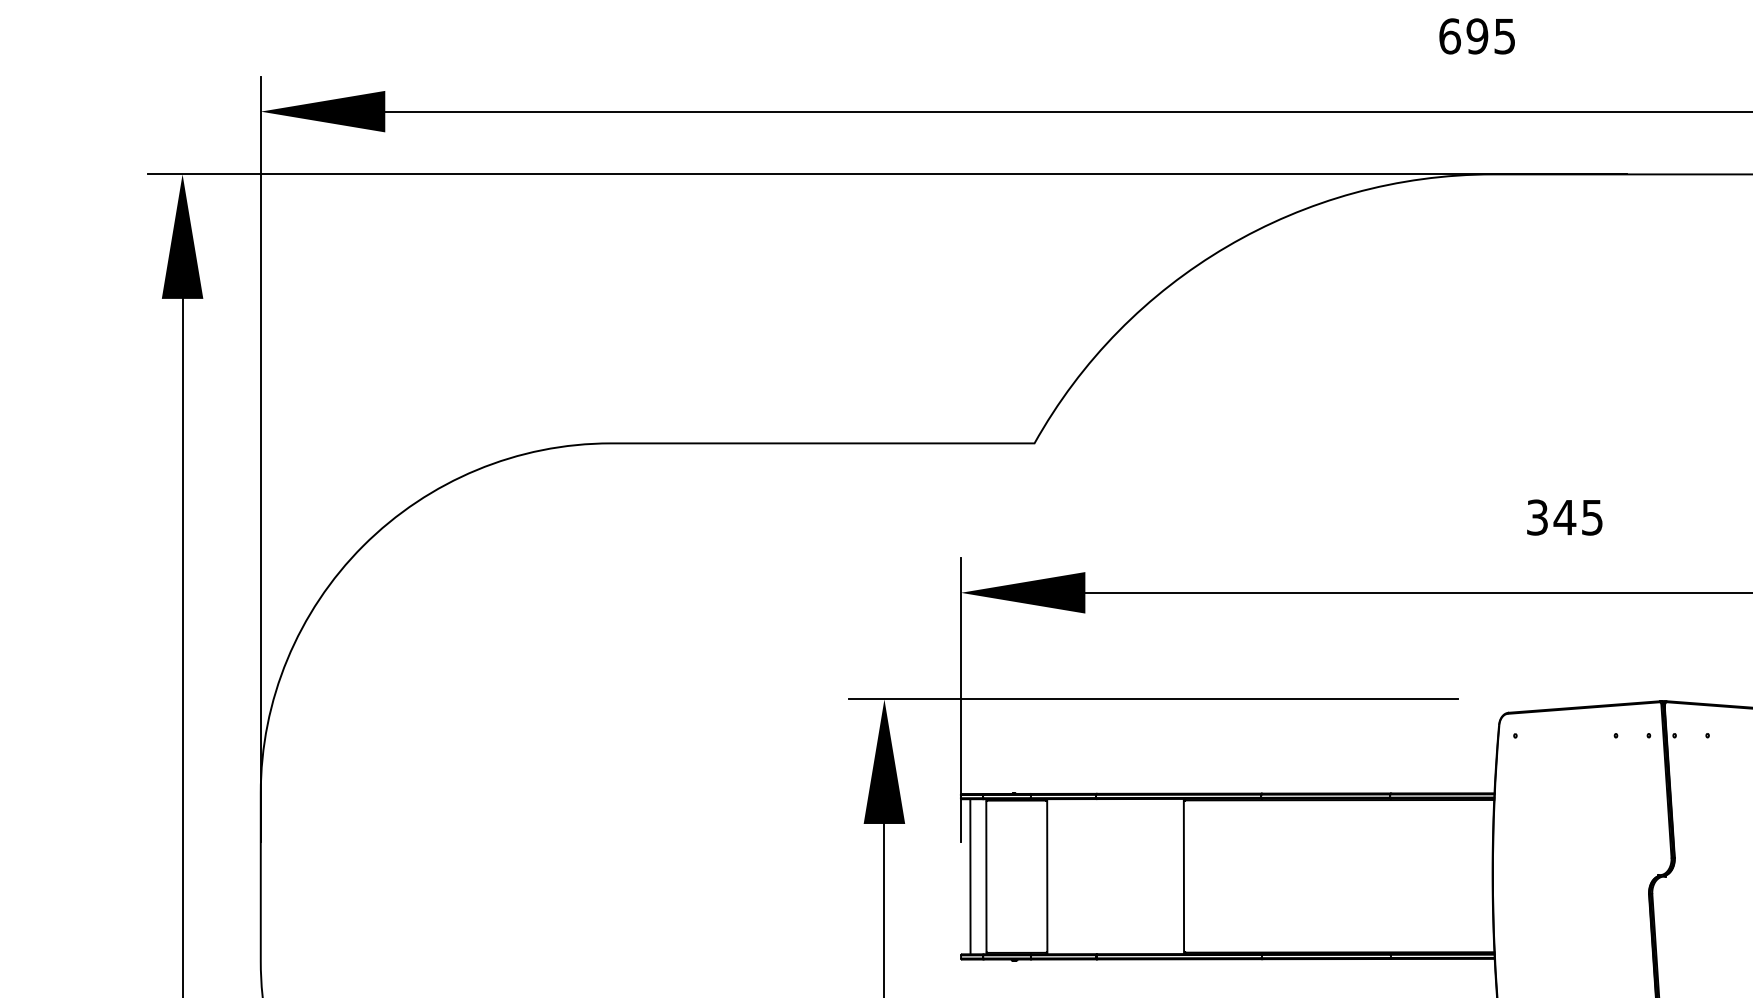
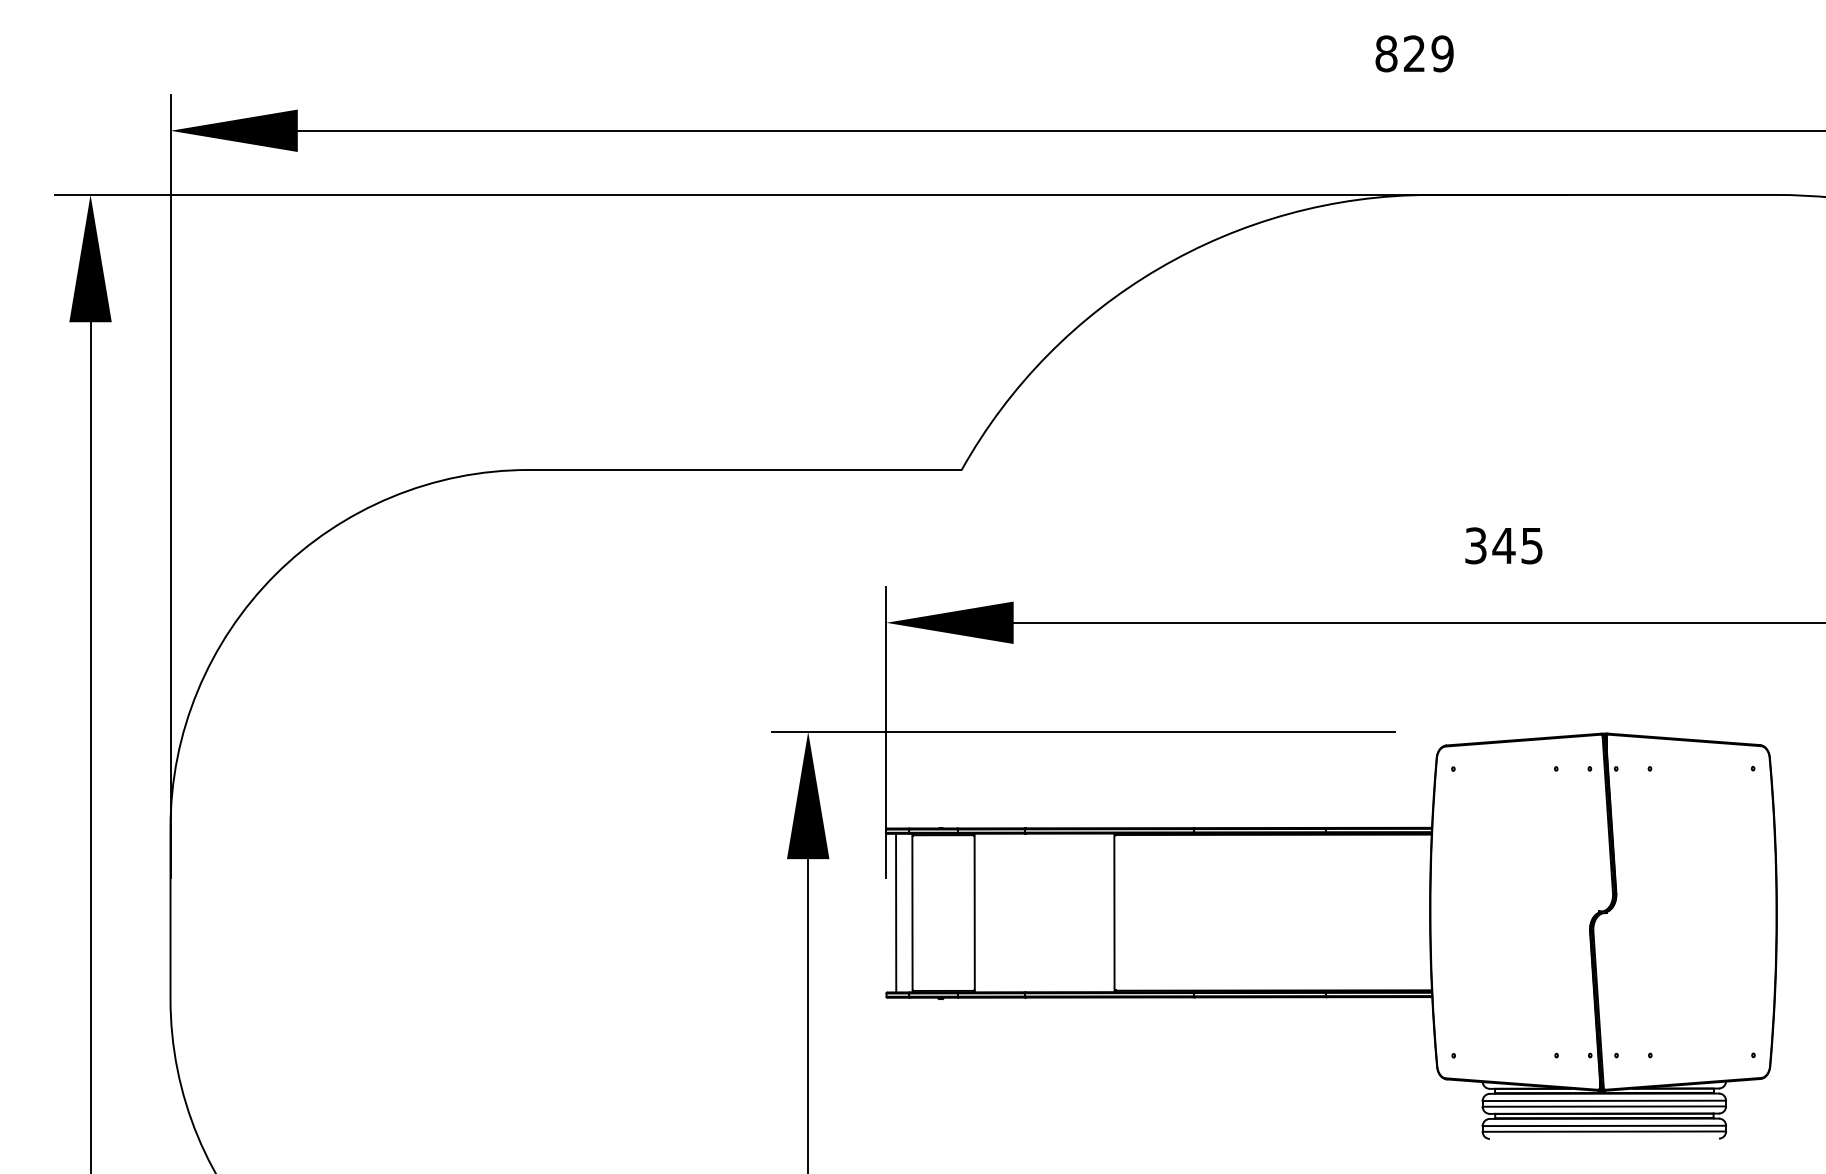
text: (1477, 36) -> (1414, 53), 695 -> 829

